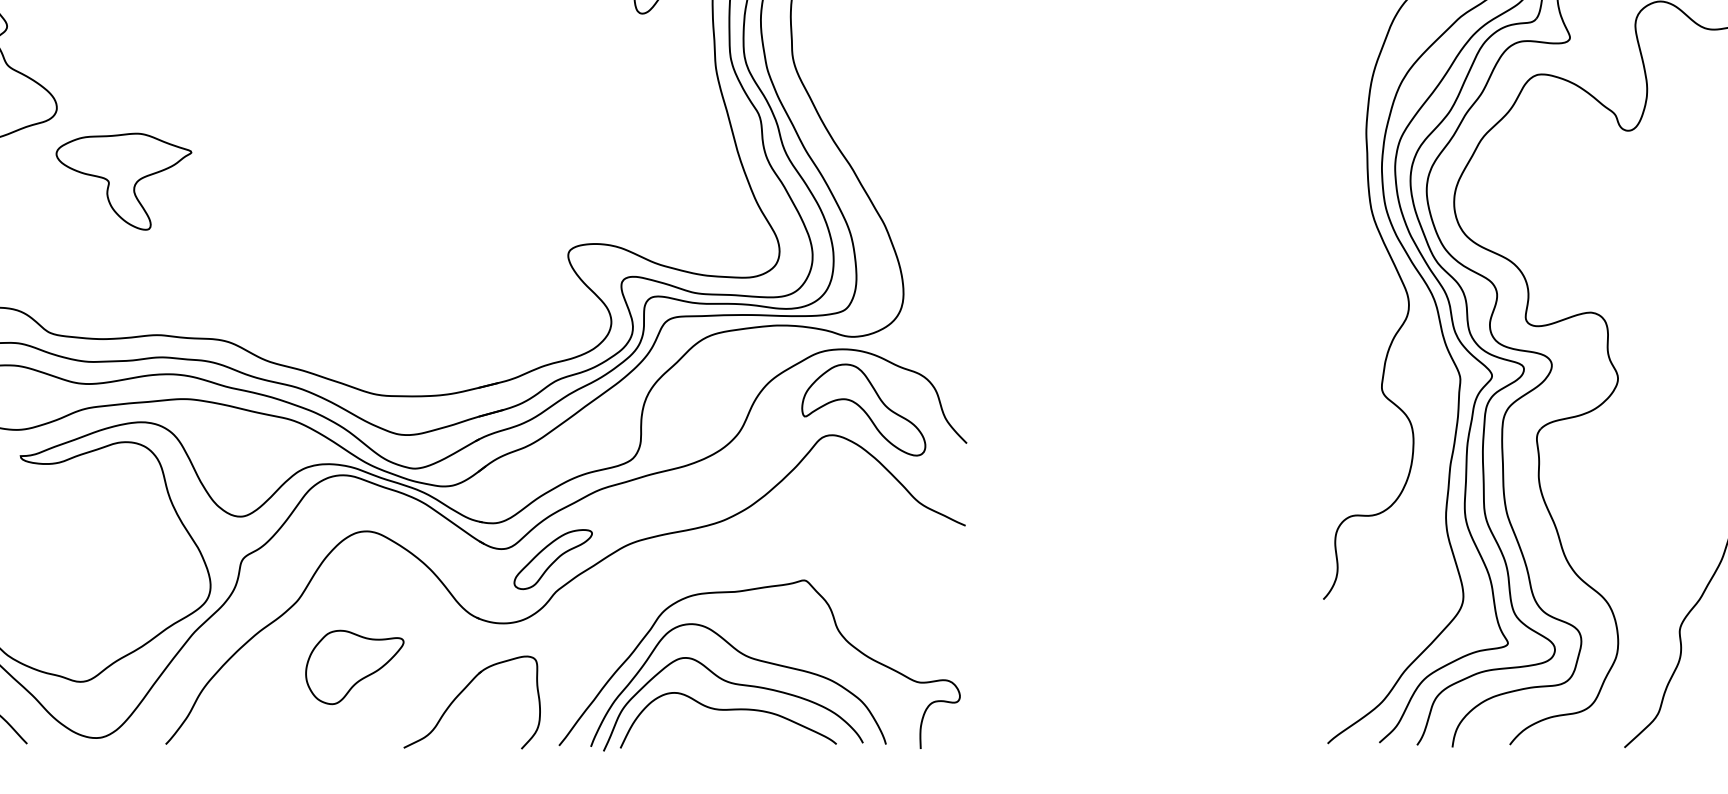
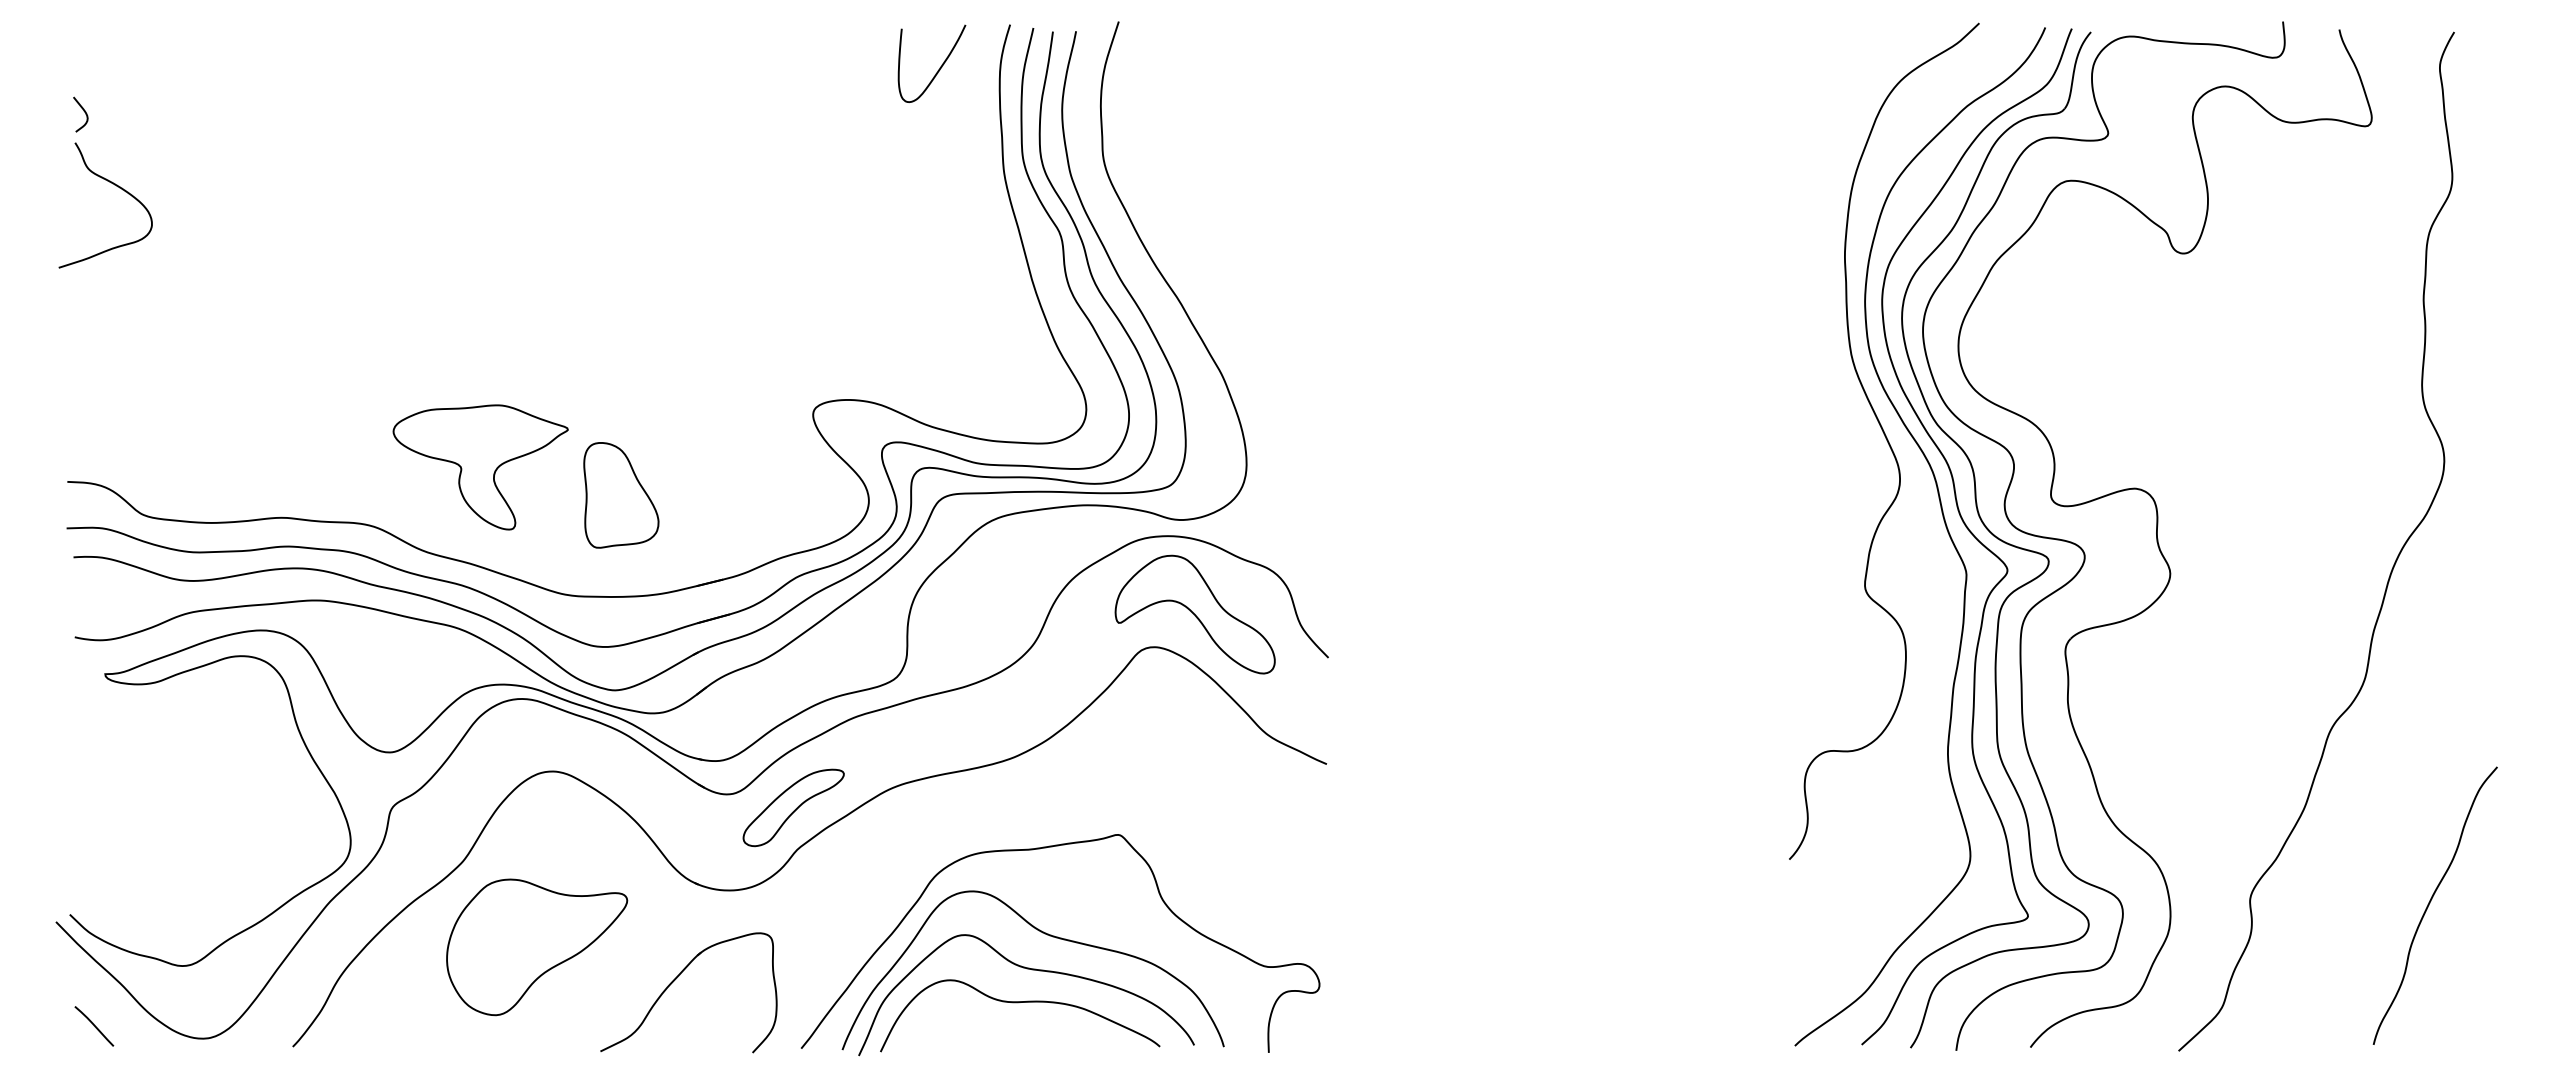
part: (123, 181) -> (480, 467), moved
part: (420, 317) -> (621, 495), added
part: (355, 667) -> (537, 947), size x1.43

